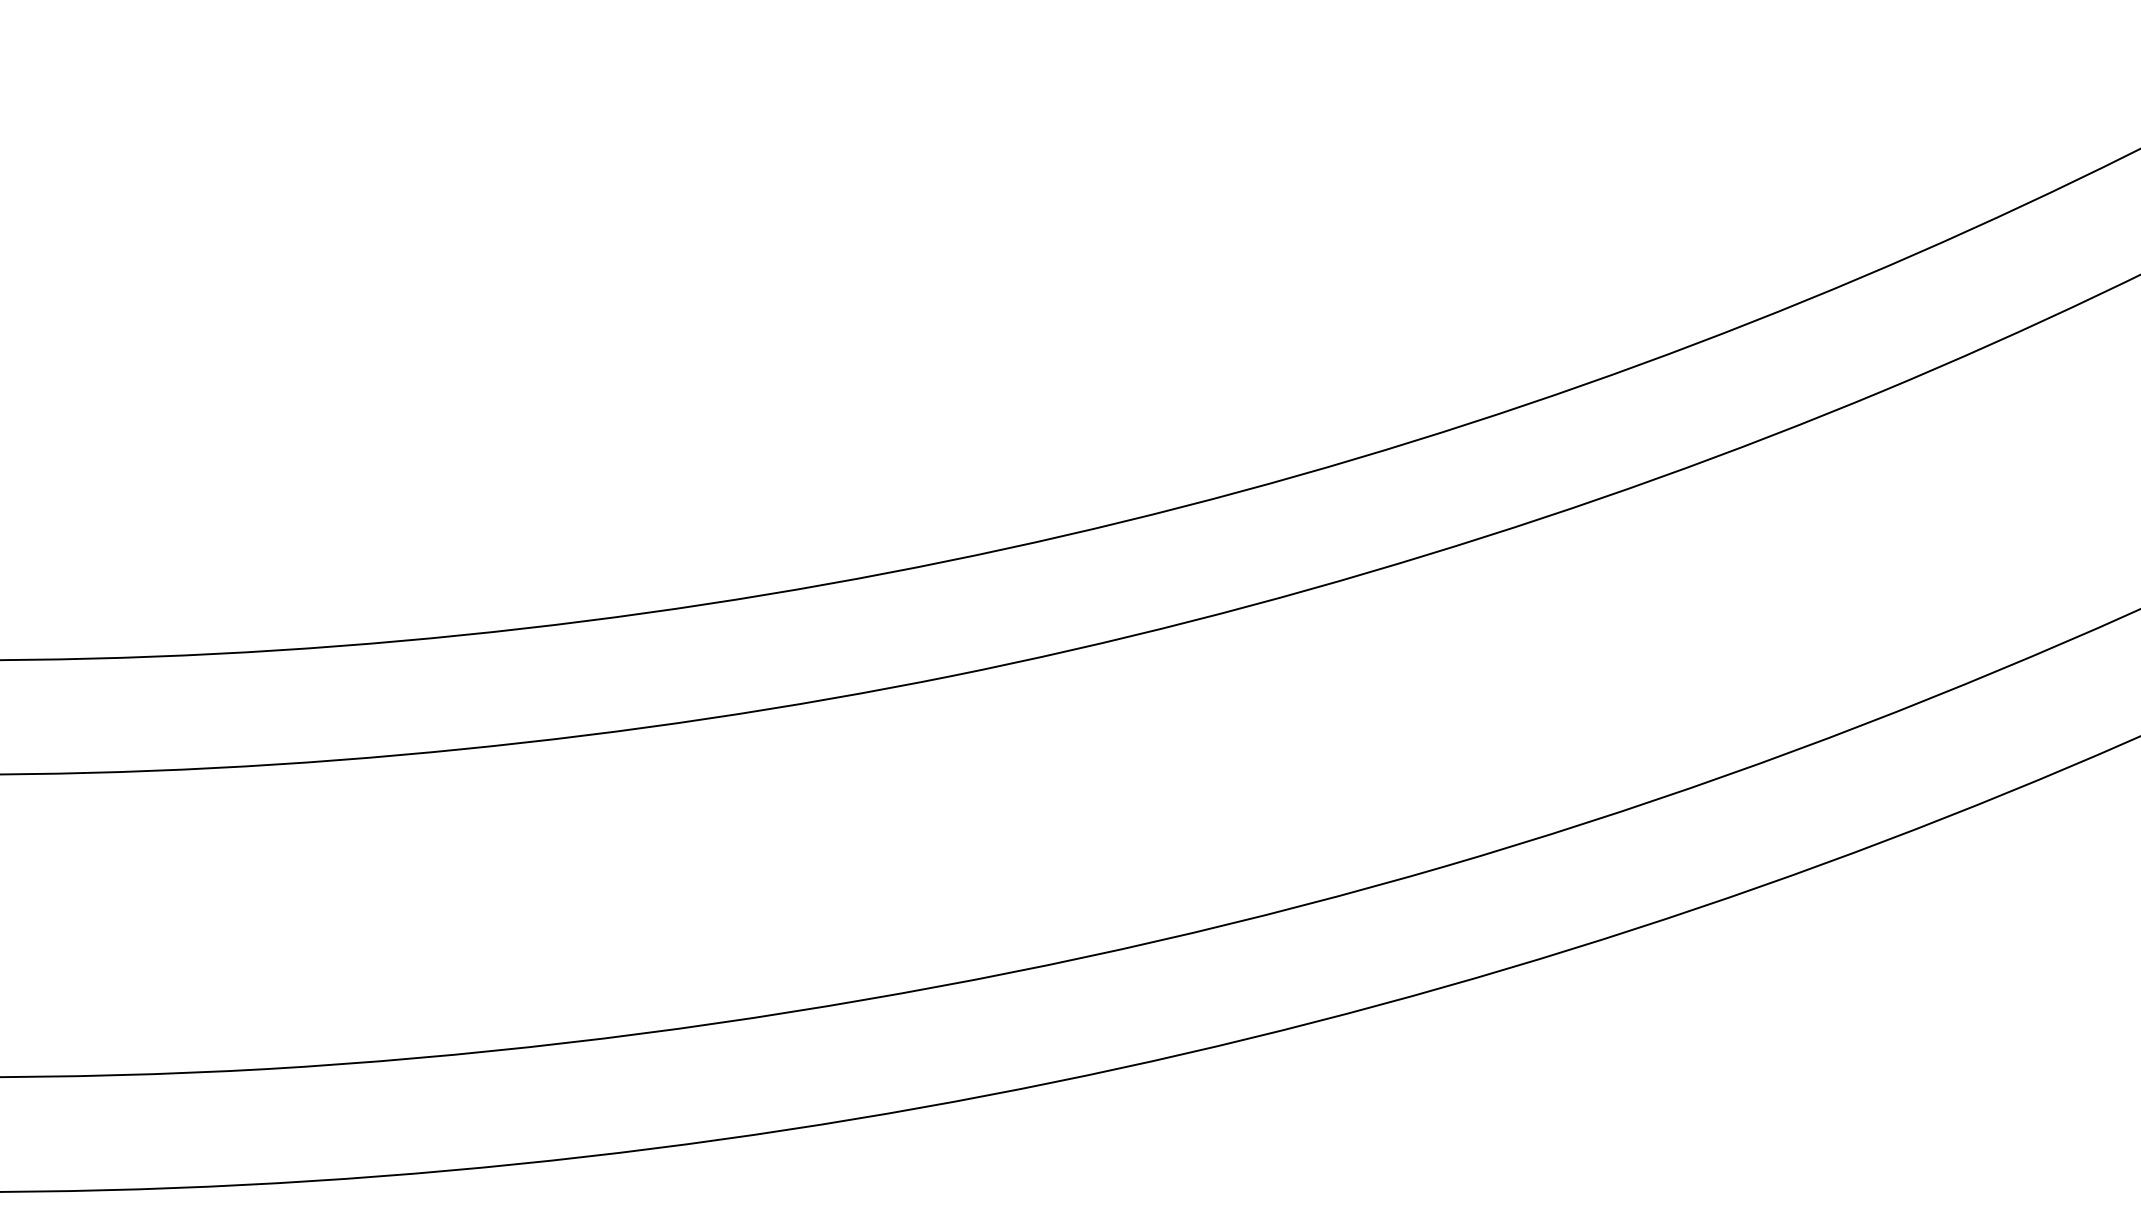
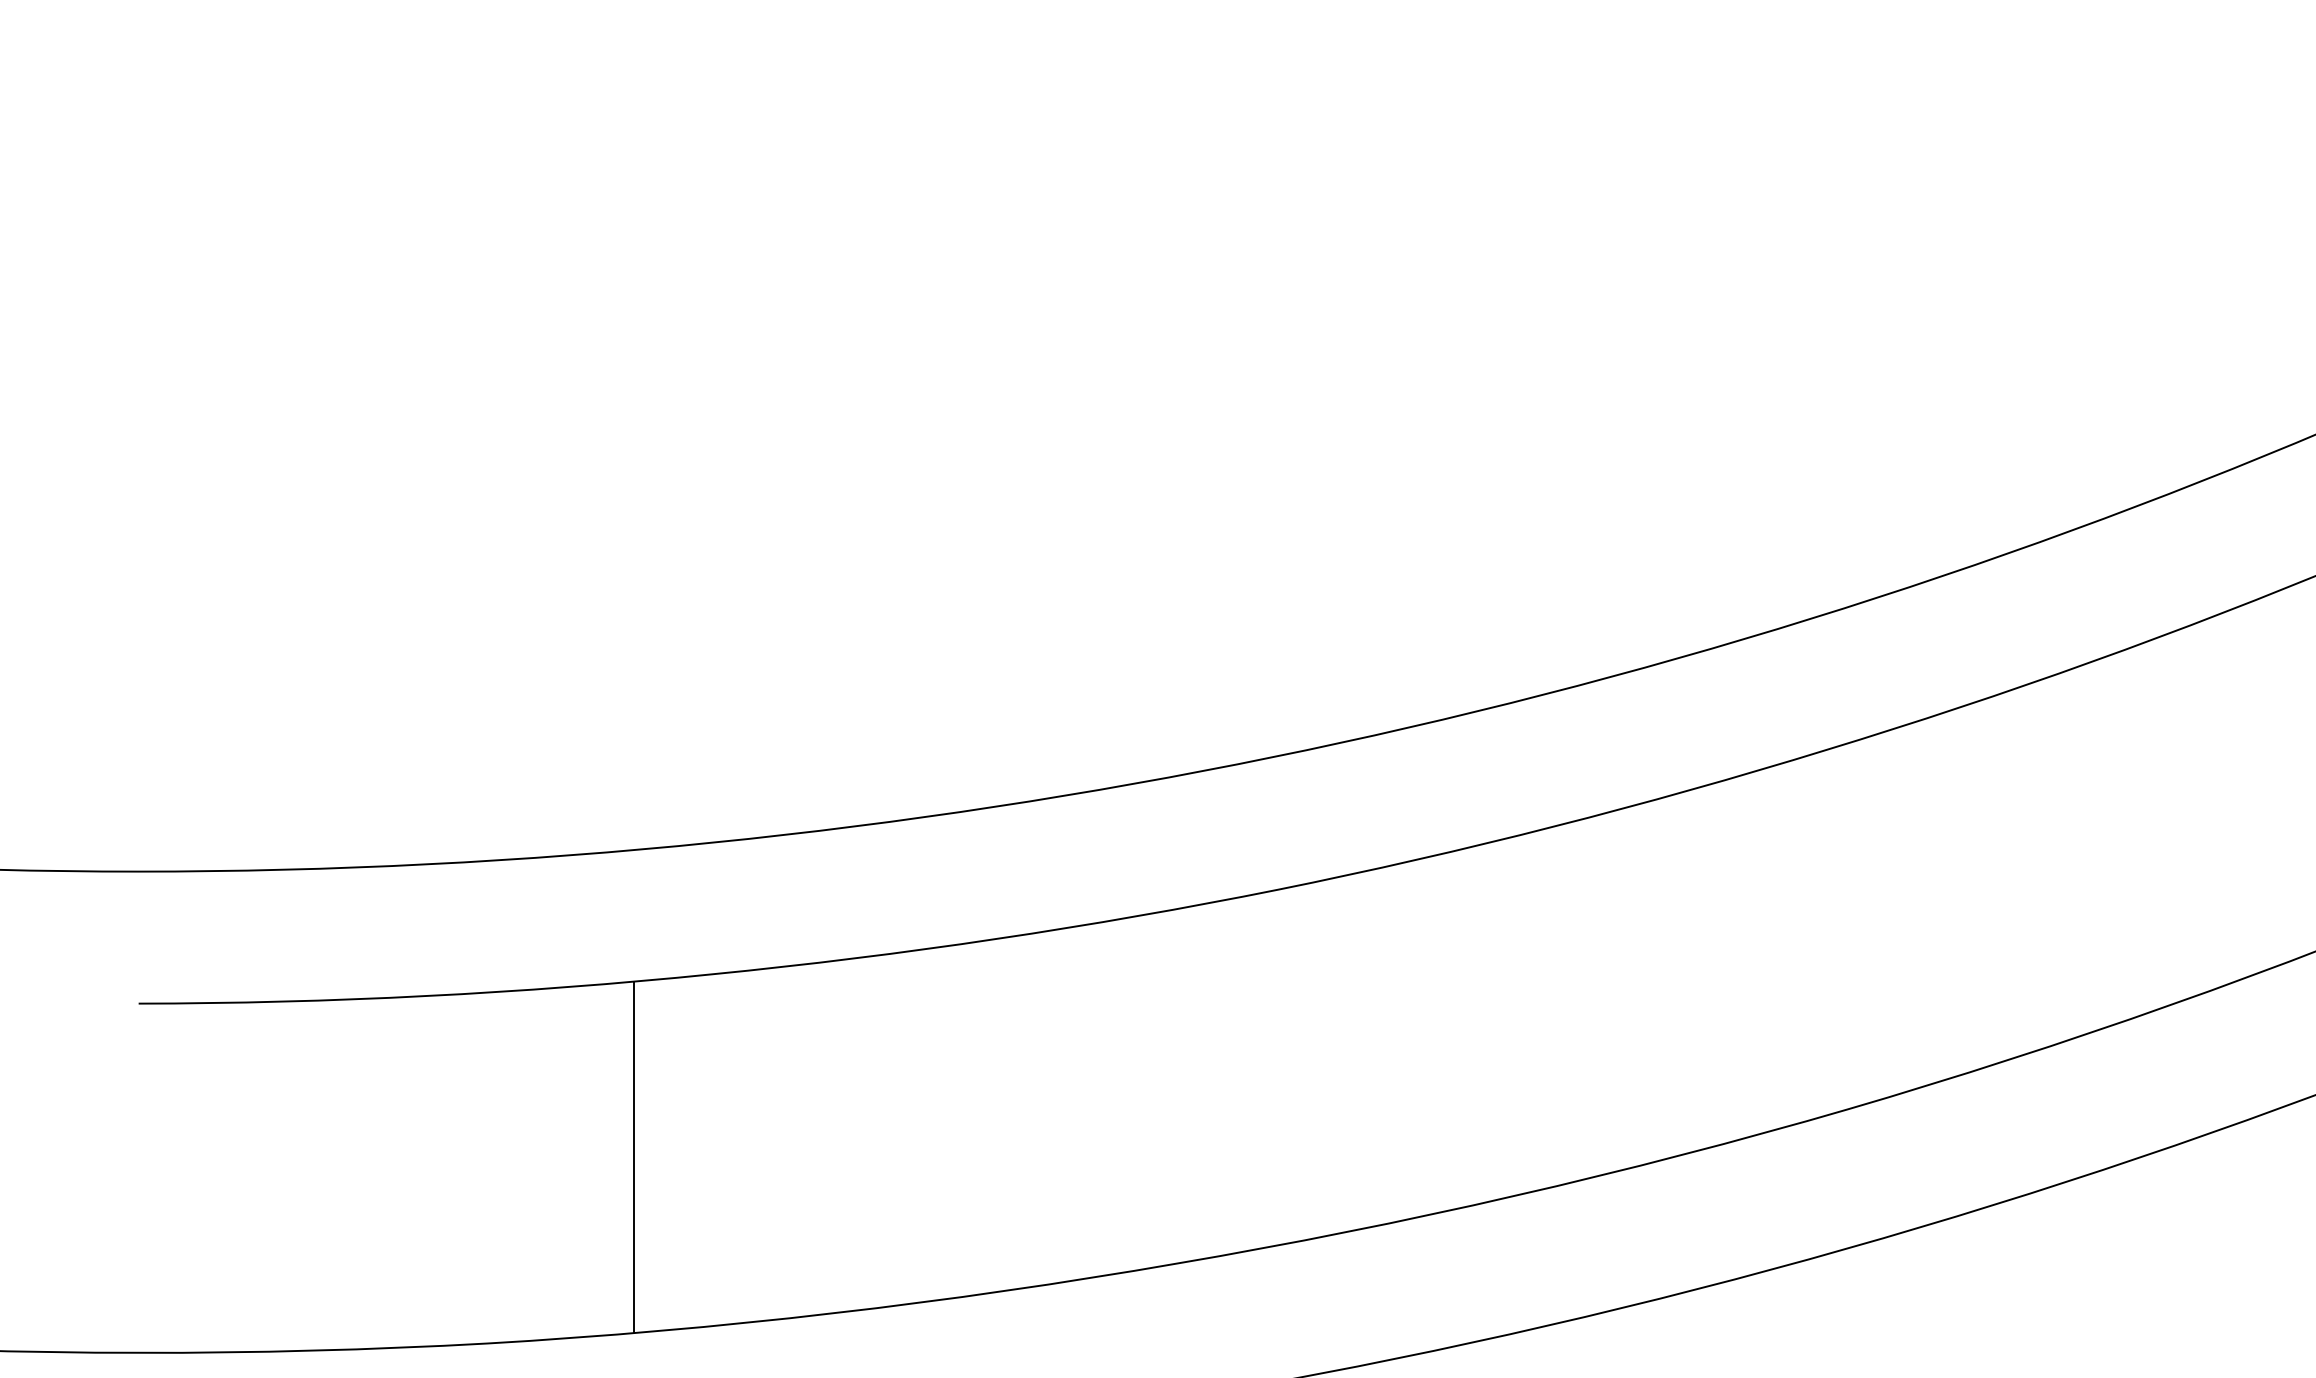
line: (394, 908) -> (634, 1158), added

